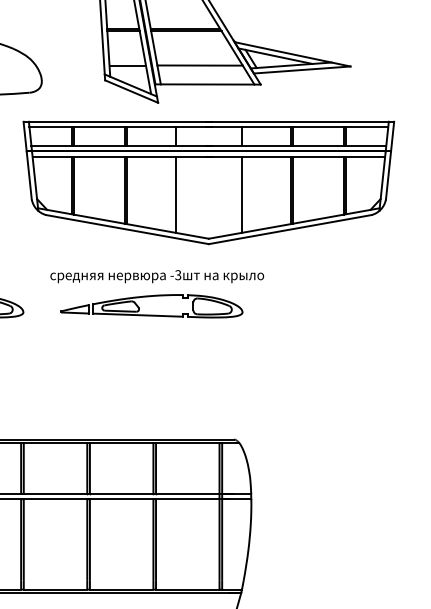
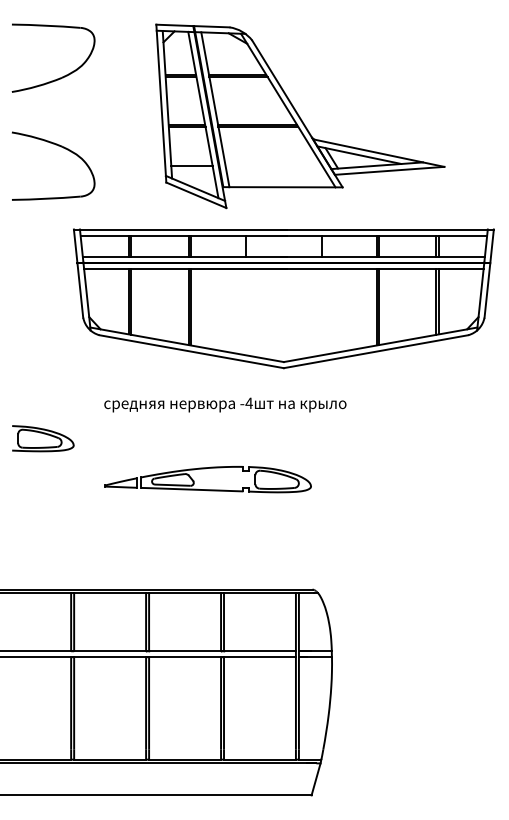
line: (199, 65) -> (273, 165), removed
line: (175, 195) -> (246, 312), removed
line: (242, 195) -> (321, 312), removed
text: (177, 275) -> (248, 403), -3 -> -4
part: (151, 306) -> (207, 479), moved

